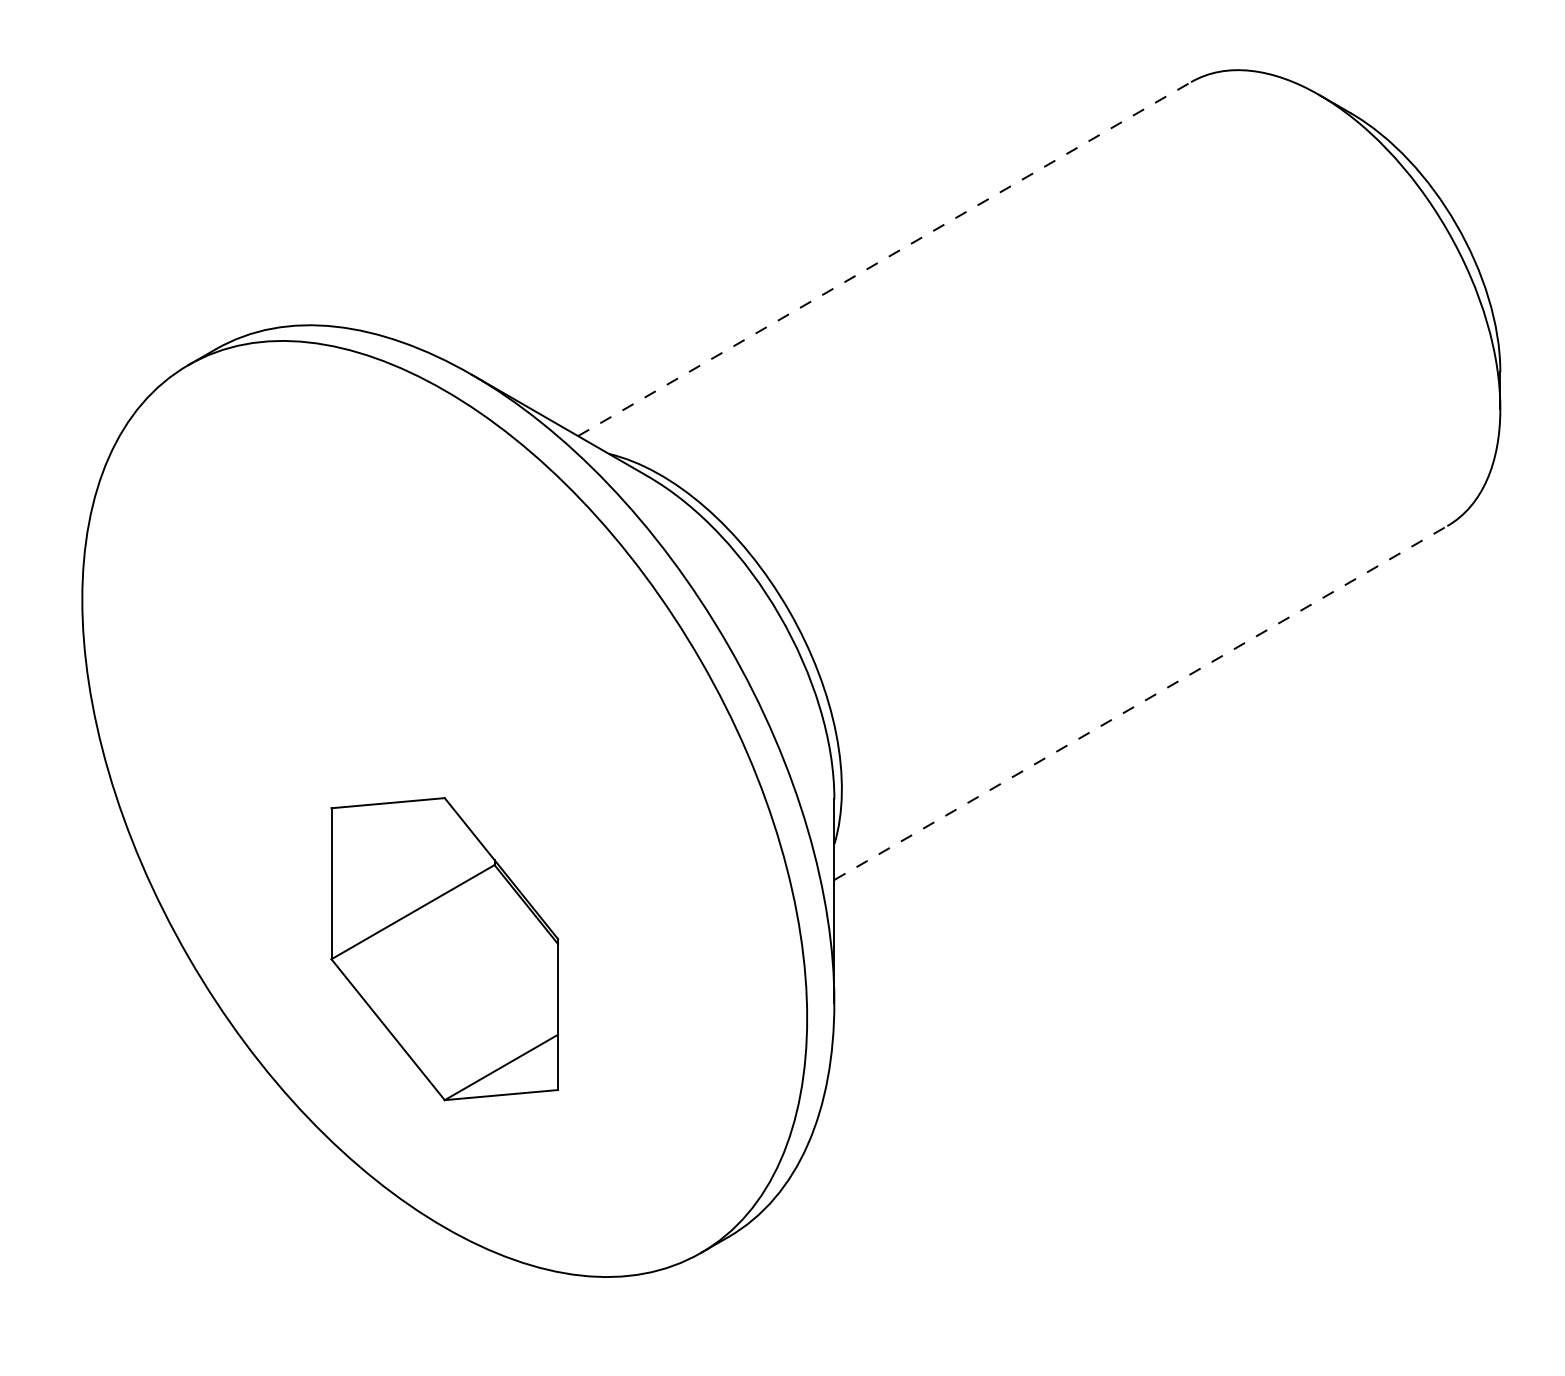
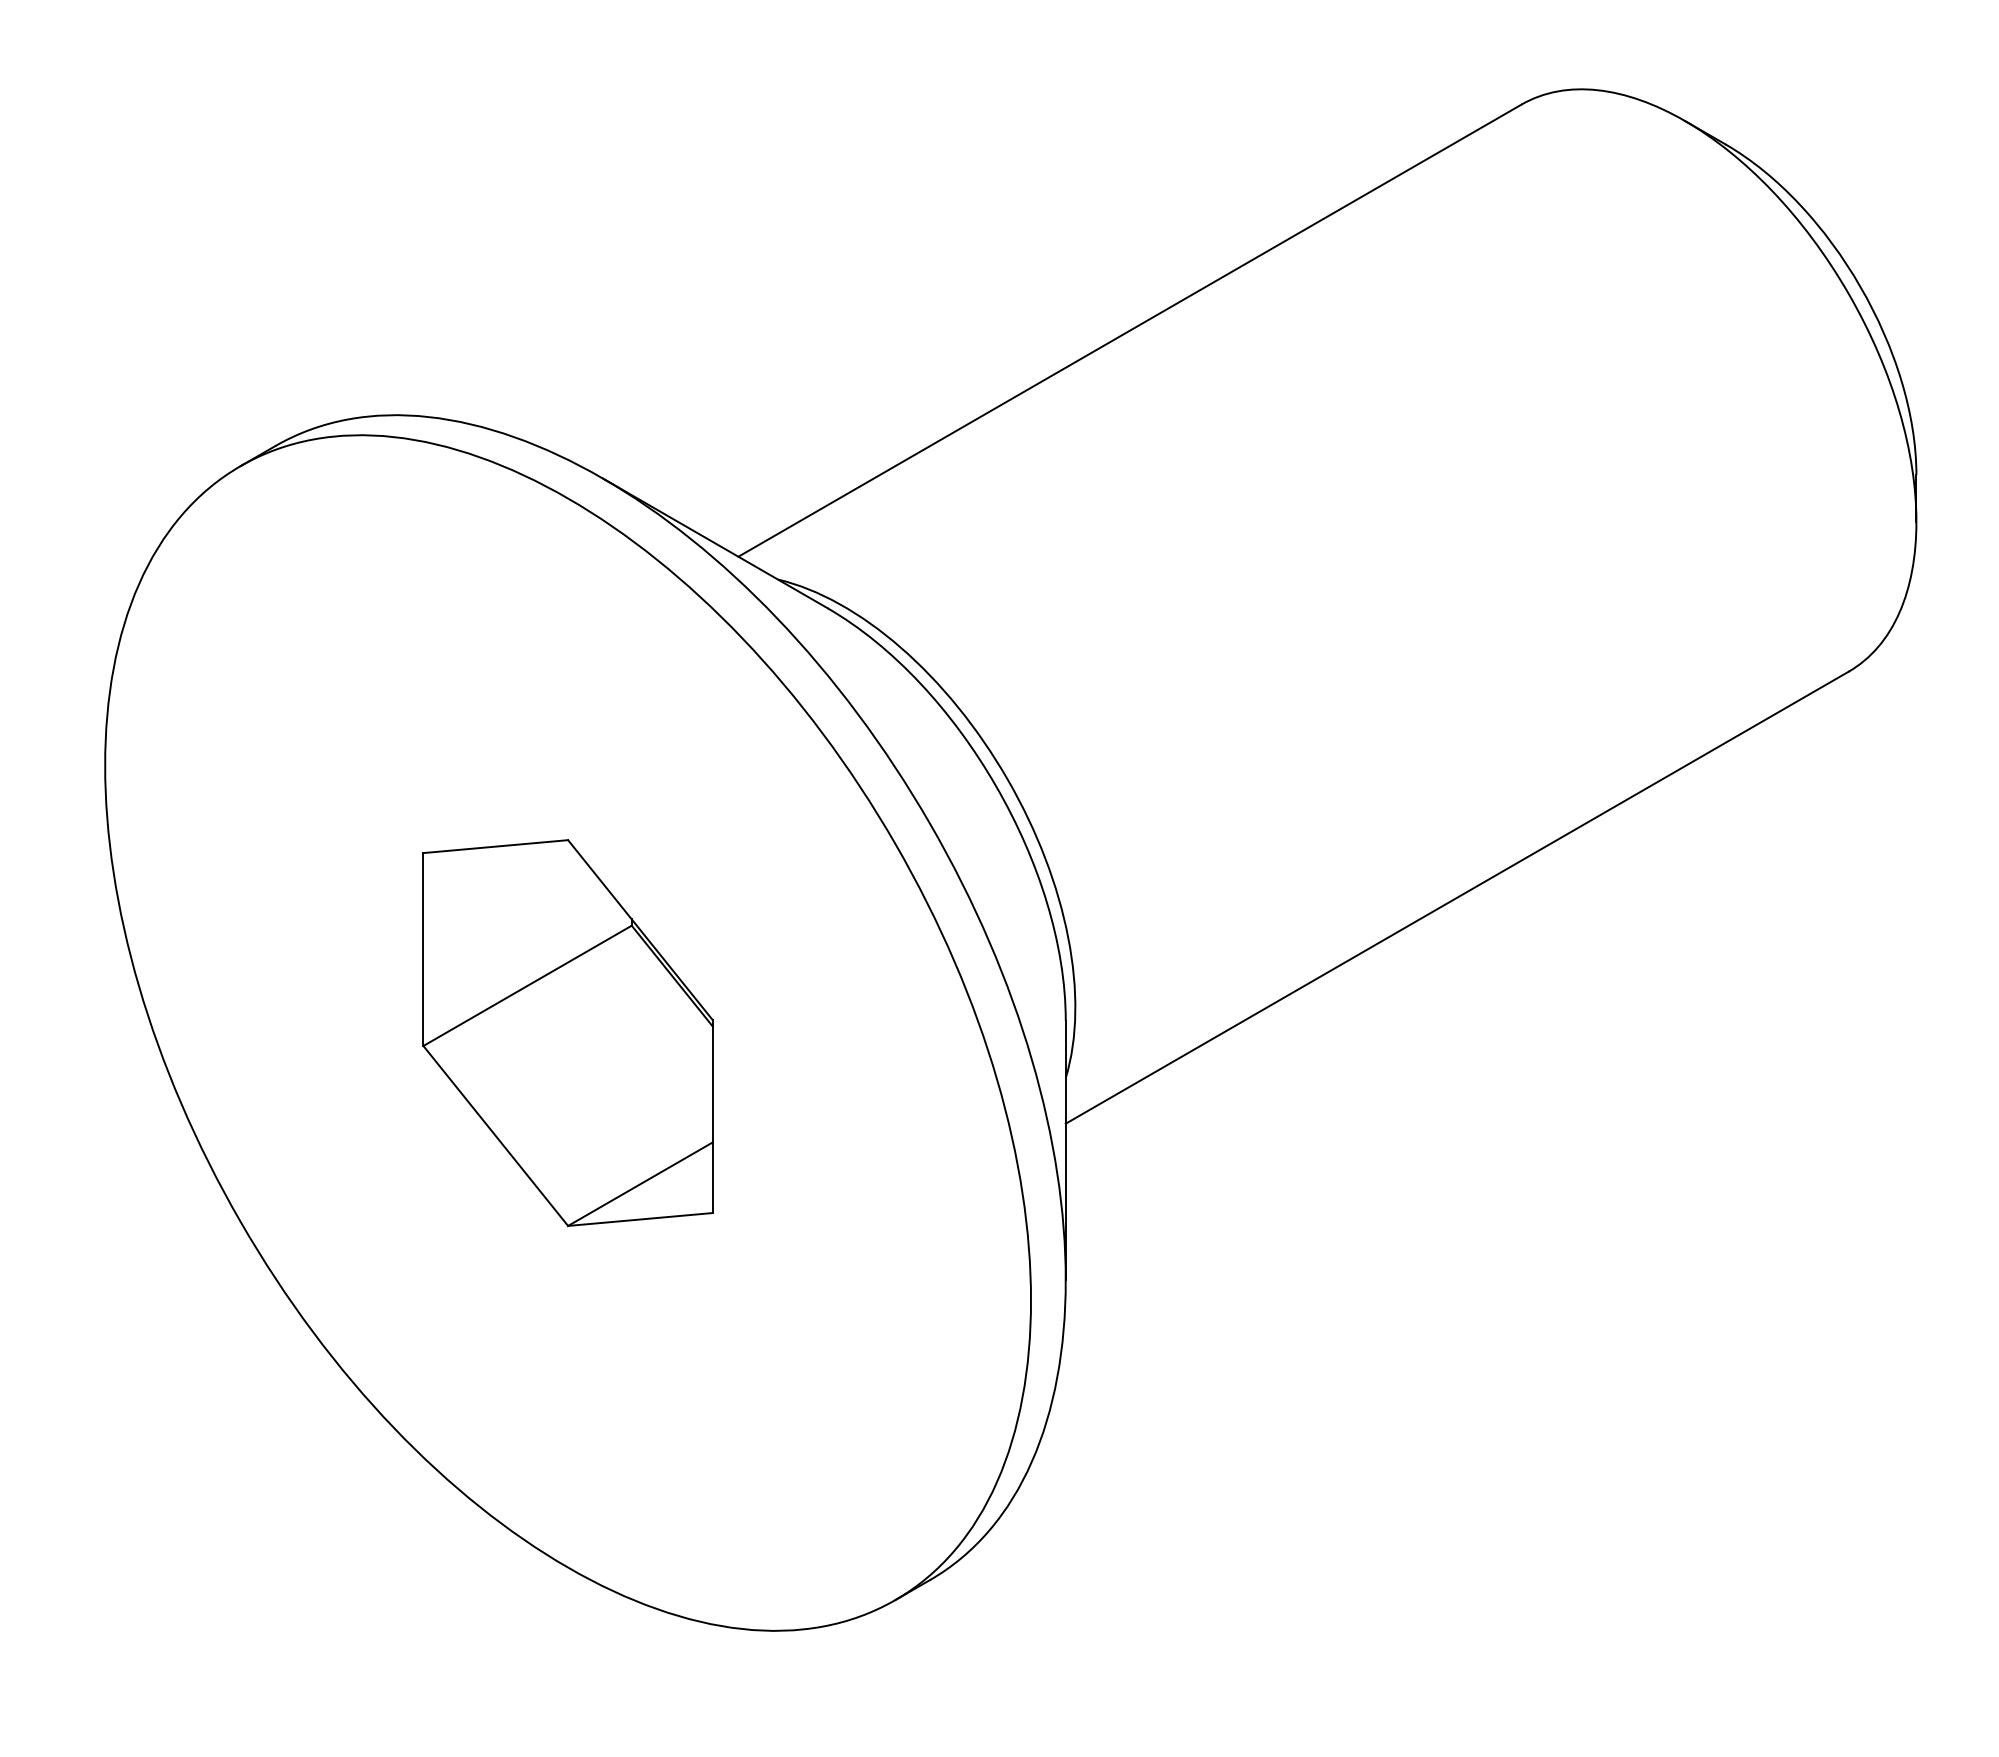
line: (884, 258) -> (1129, 330), dashed -> solid
line: (1141, 702) -> (1457, 897), dashed -> solid
part: (444, 949) -> (567, 1033), moved

